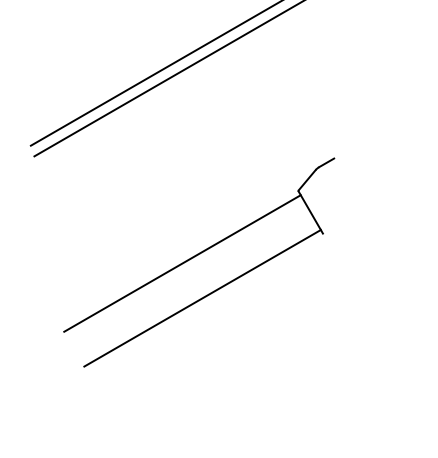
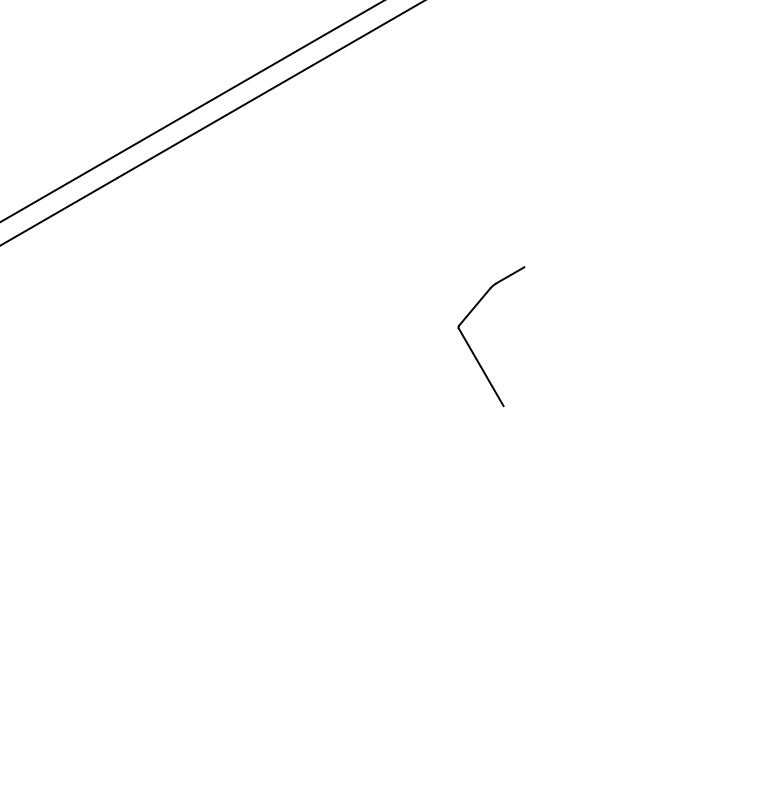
line: (182, 263) -> (243, 461), removed
line: (202, 298) -> (280, 526), removed

